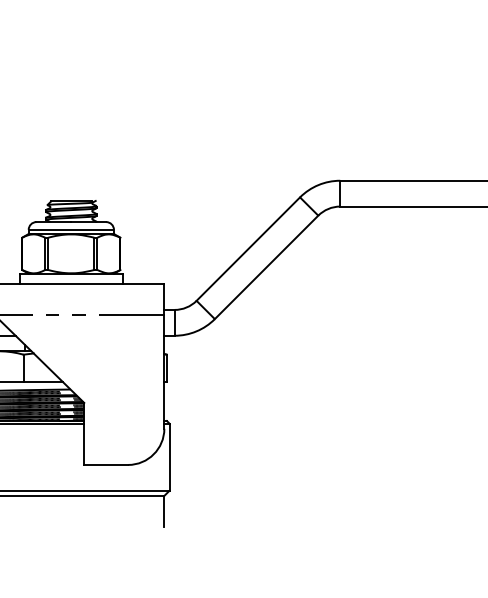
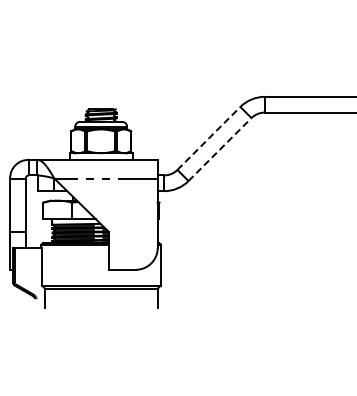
line: (247, 249) -> (208, 138), solid -> dashed
line: (267, 267) -> (220, 149), solid -> dashed

